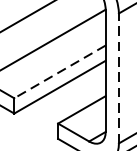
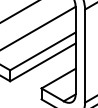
line: (59, 72) -> (42, 51), dashed -> solid
line: (119, 78) -> (85, 56), dashed -> solid

